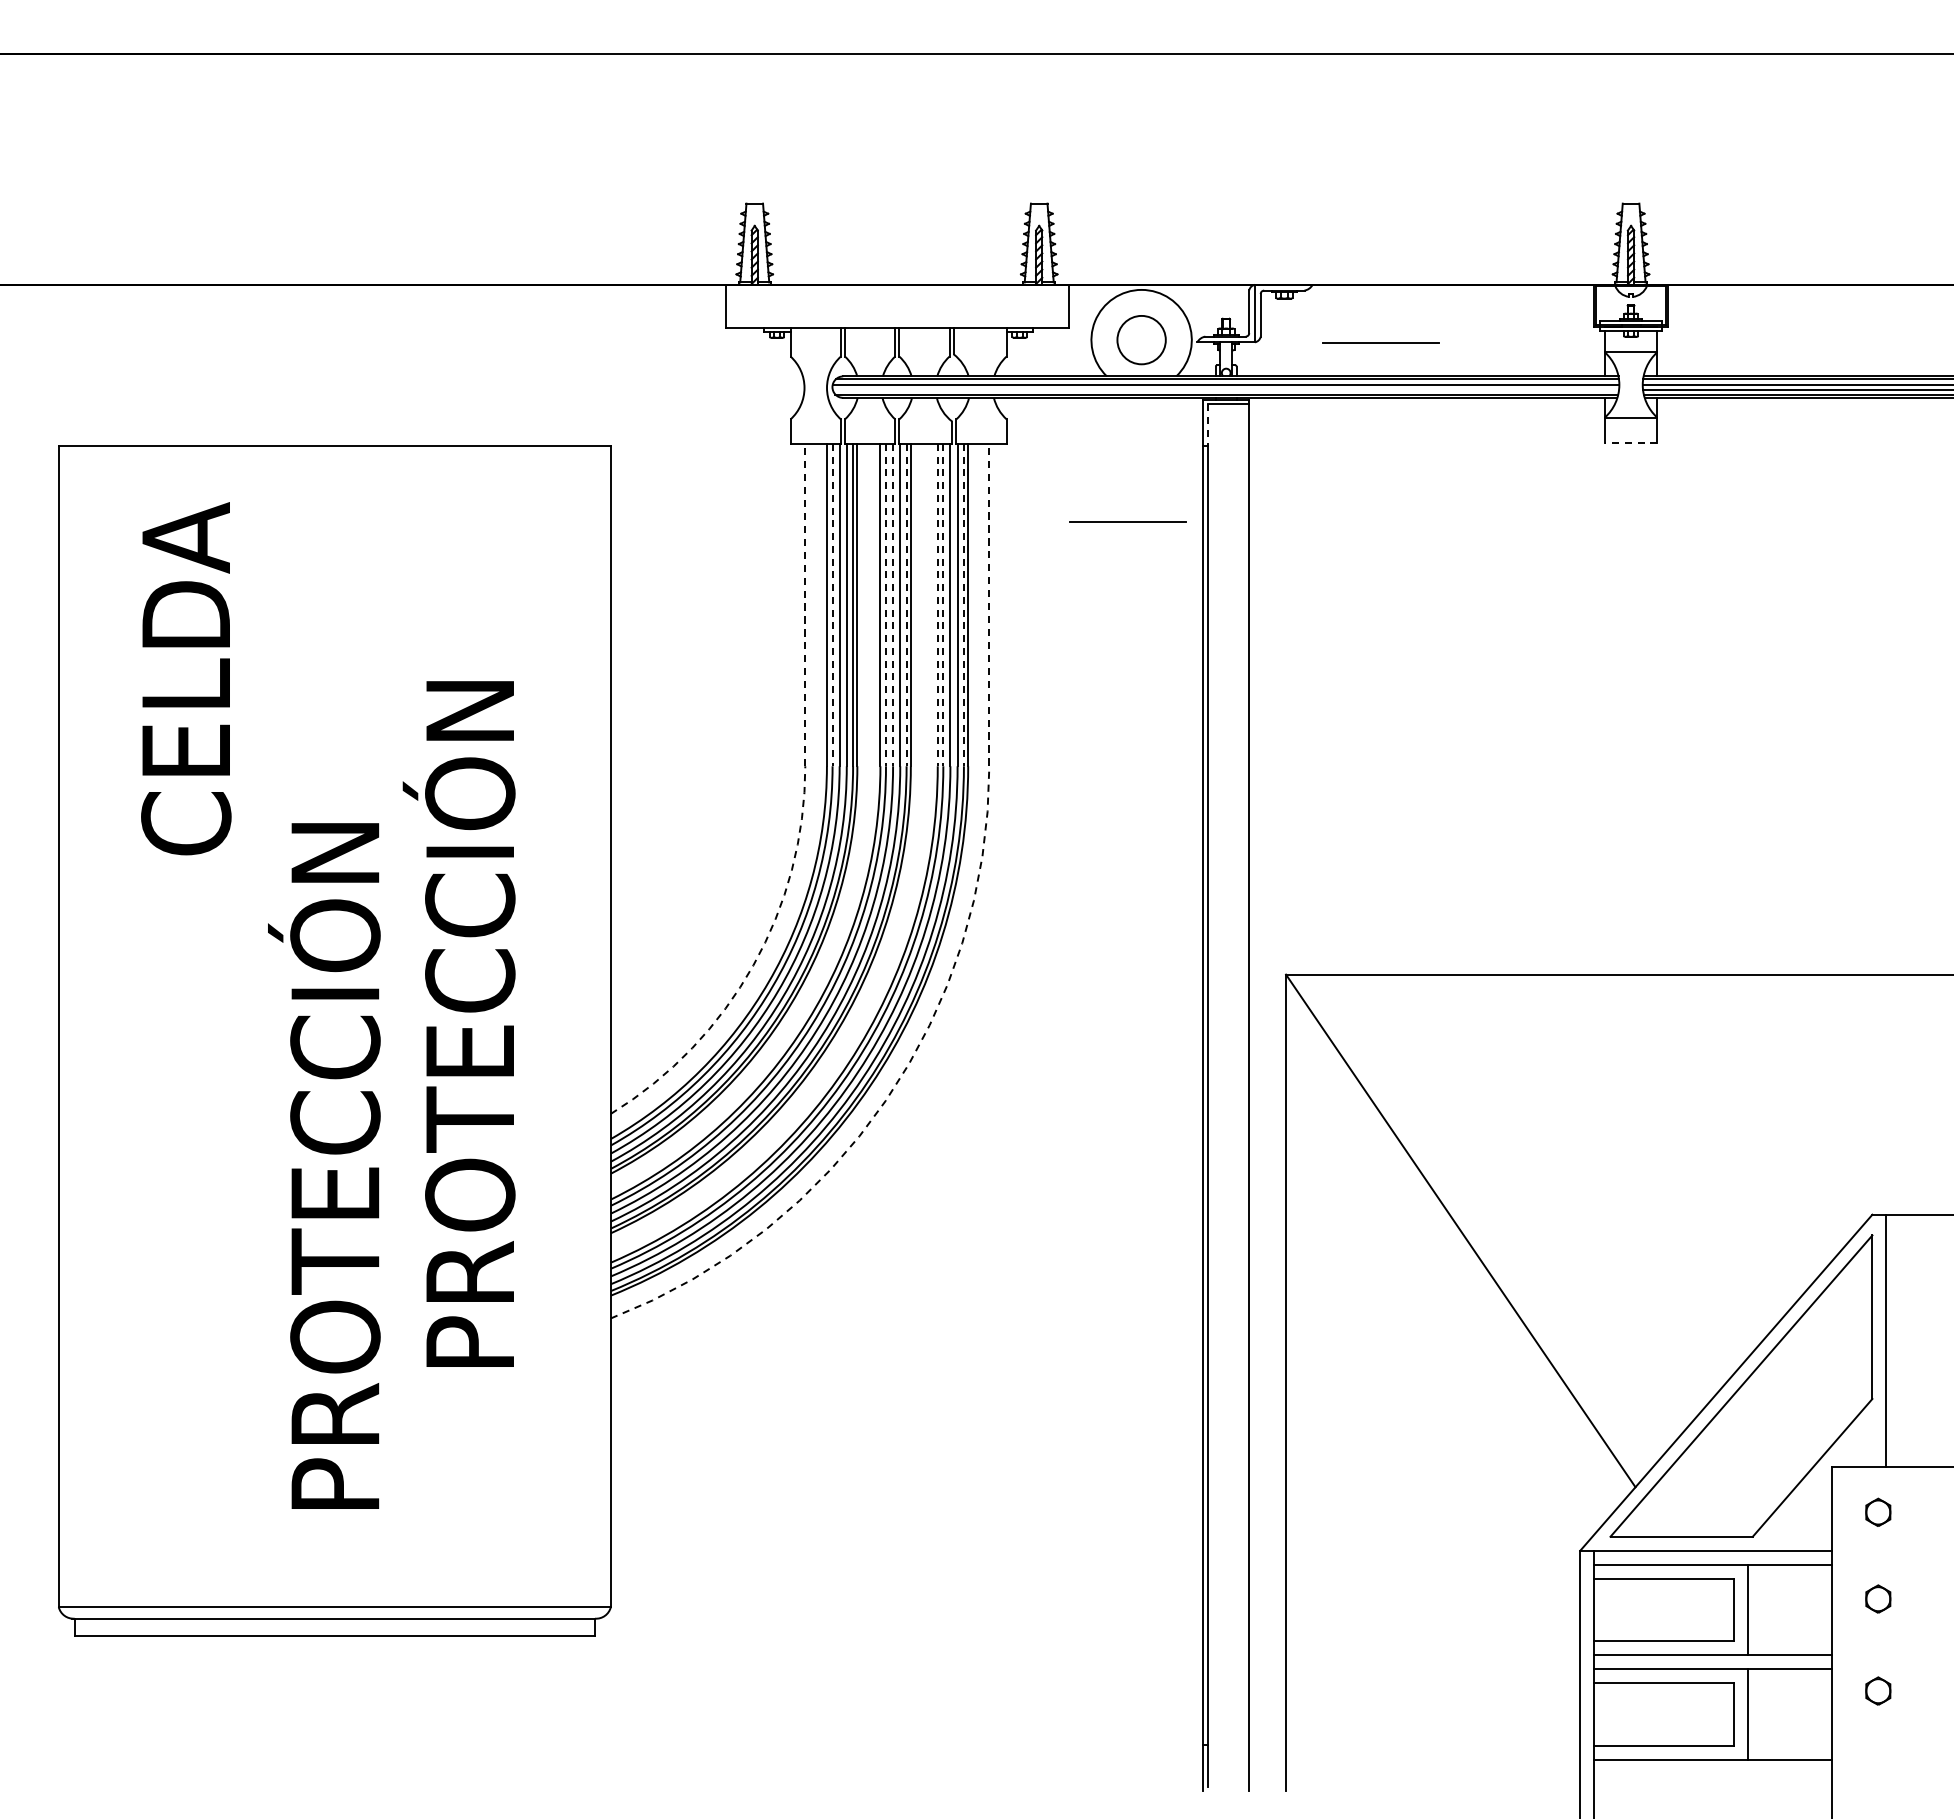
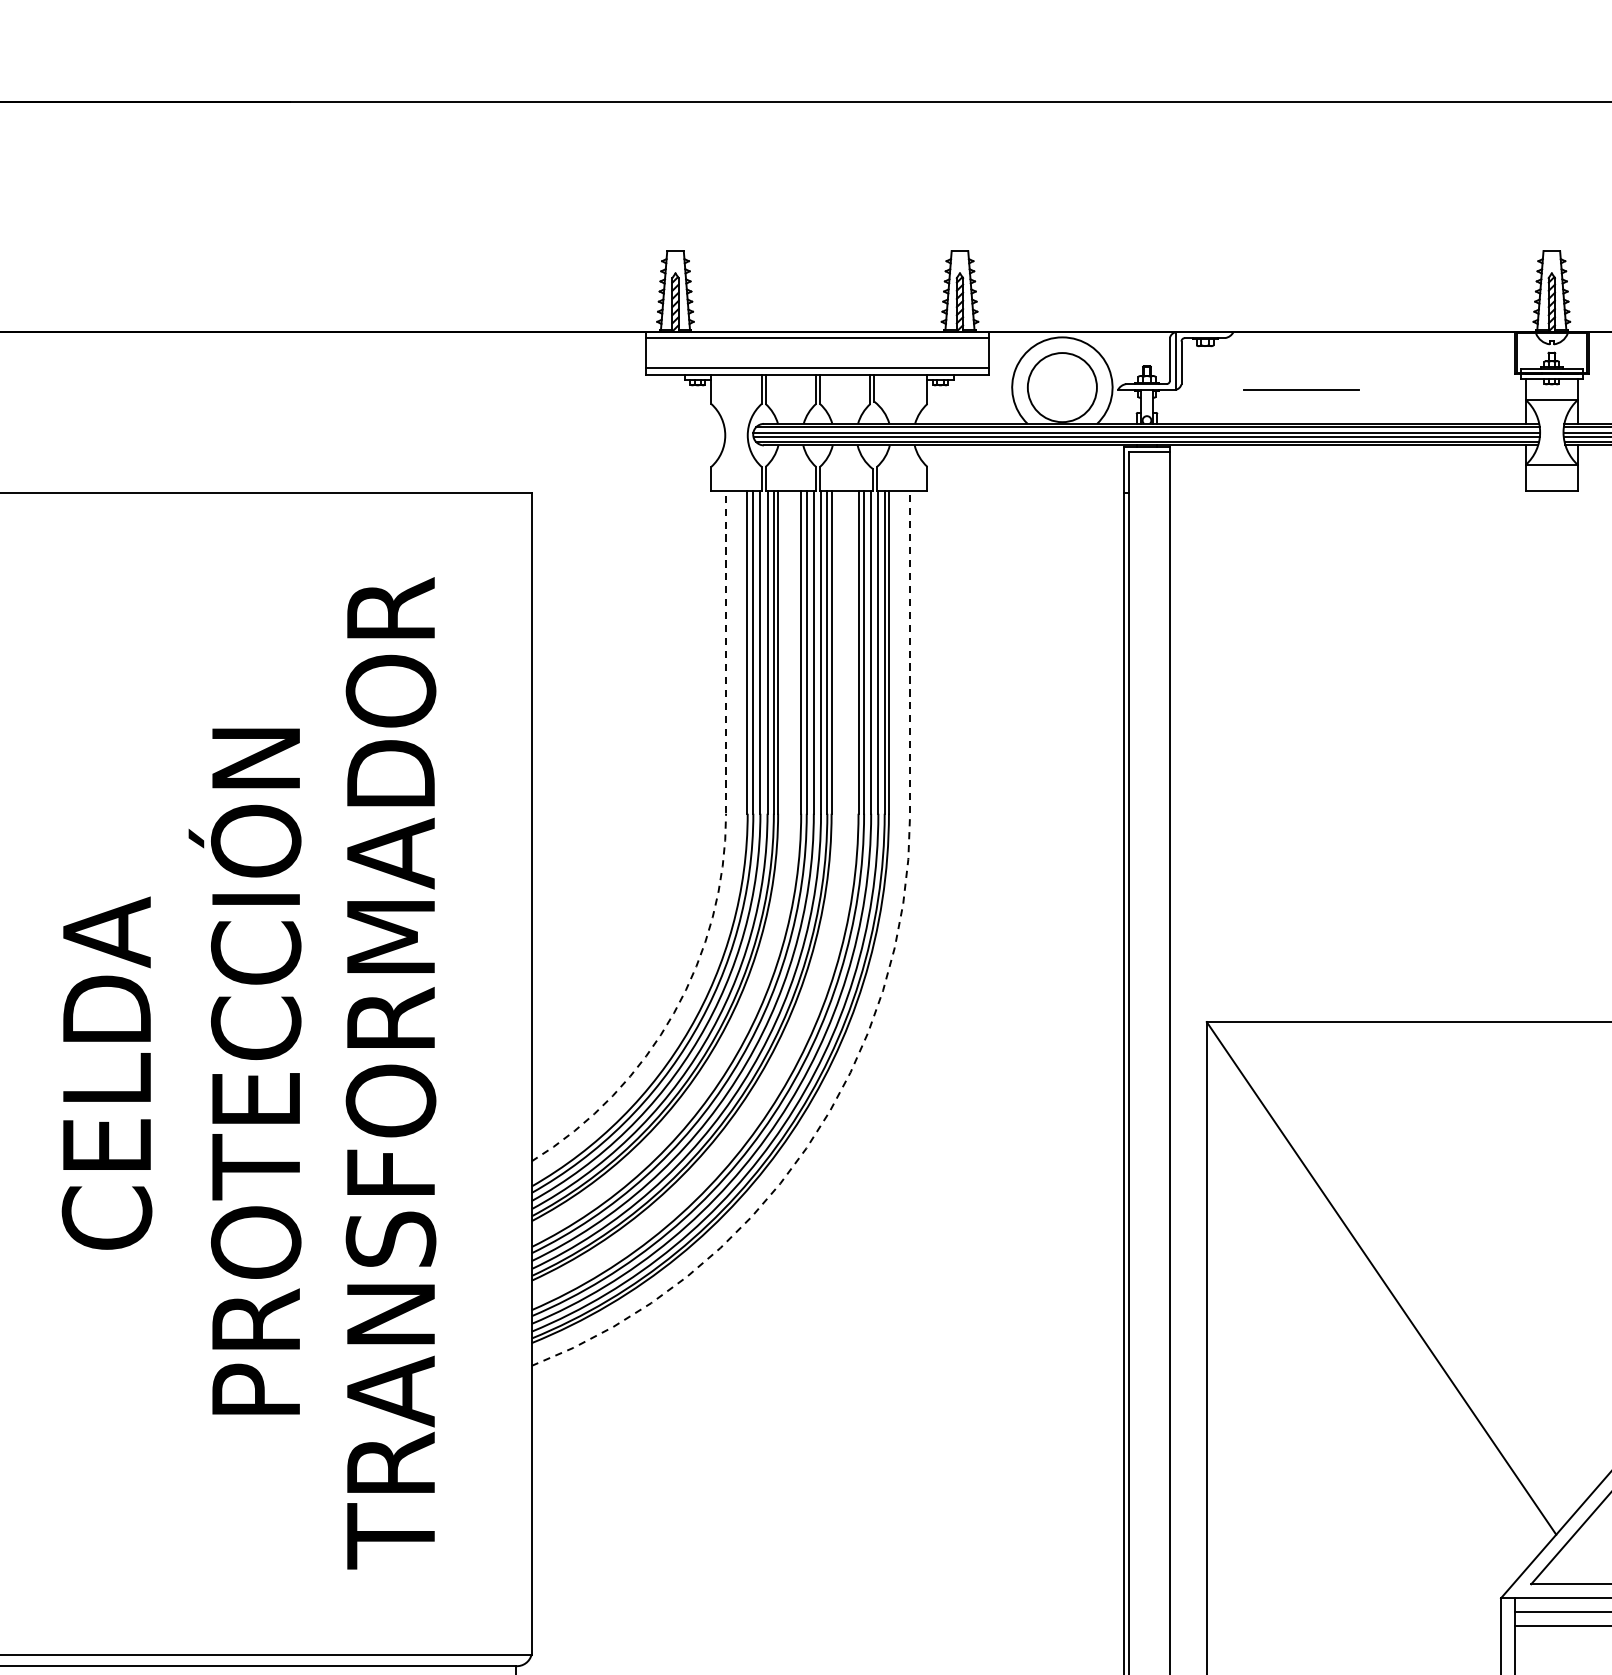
line: (896, 290) -> (817, 337), added
line: (896, 320) -> (817, 367), added
circle: (1141, 339) -> (1062, 386), size x1.43
line: (1225, 389) -> (1146, 436), added
line: (1207, 425) -> (1128, 472), dashed -> solid
line: (1630, 443) -> (1551, 490), dashed -> solid
line: (1127, 521) -> (1048, 568), removed
line: (832, 605) -> (753, 652), dashed -> solid
line: (886, 605) -> (807, 652), dashed -> solid
line: (893, 605) -> (814, 652), dashed -> solid
line: (906, 605) -> (827, 652), dashed -> solid
line: (937, 605) -> (858, 652), dashed -> solid
line: (943, 605) -> (864, 652), dashed -> solid
line: (963, 605) -> (884, 652), dashed -> solid
text: (186, 678) -> (107, 1072), moved
text: (458, 1025) -> (379, 1072), PROTECCIÓN -> TRANSFORMADOR
text: (324, 1165) -> (245, 1070), moved

